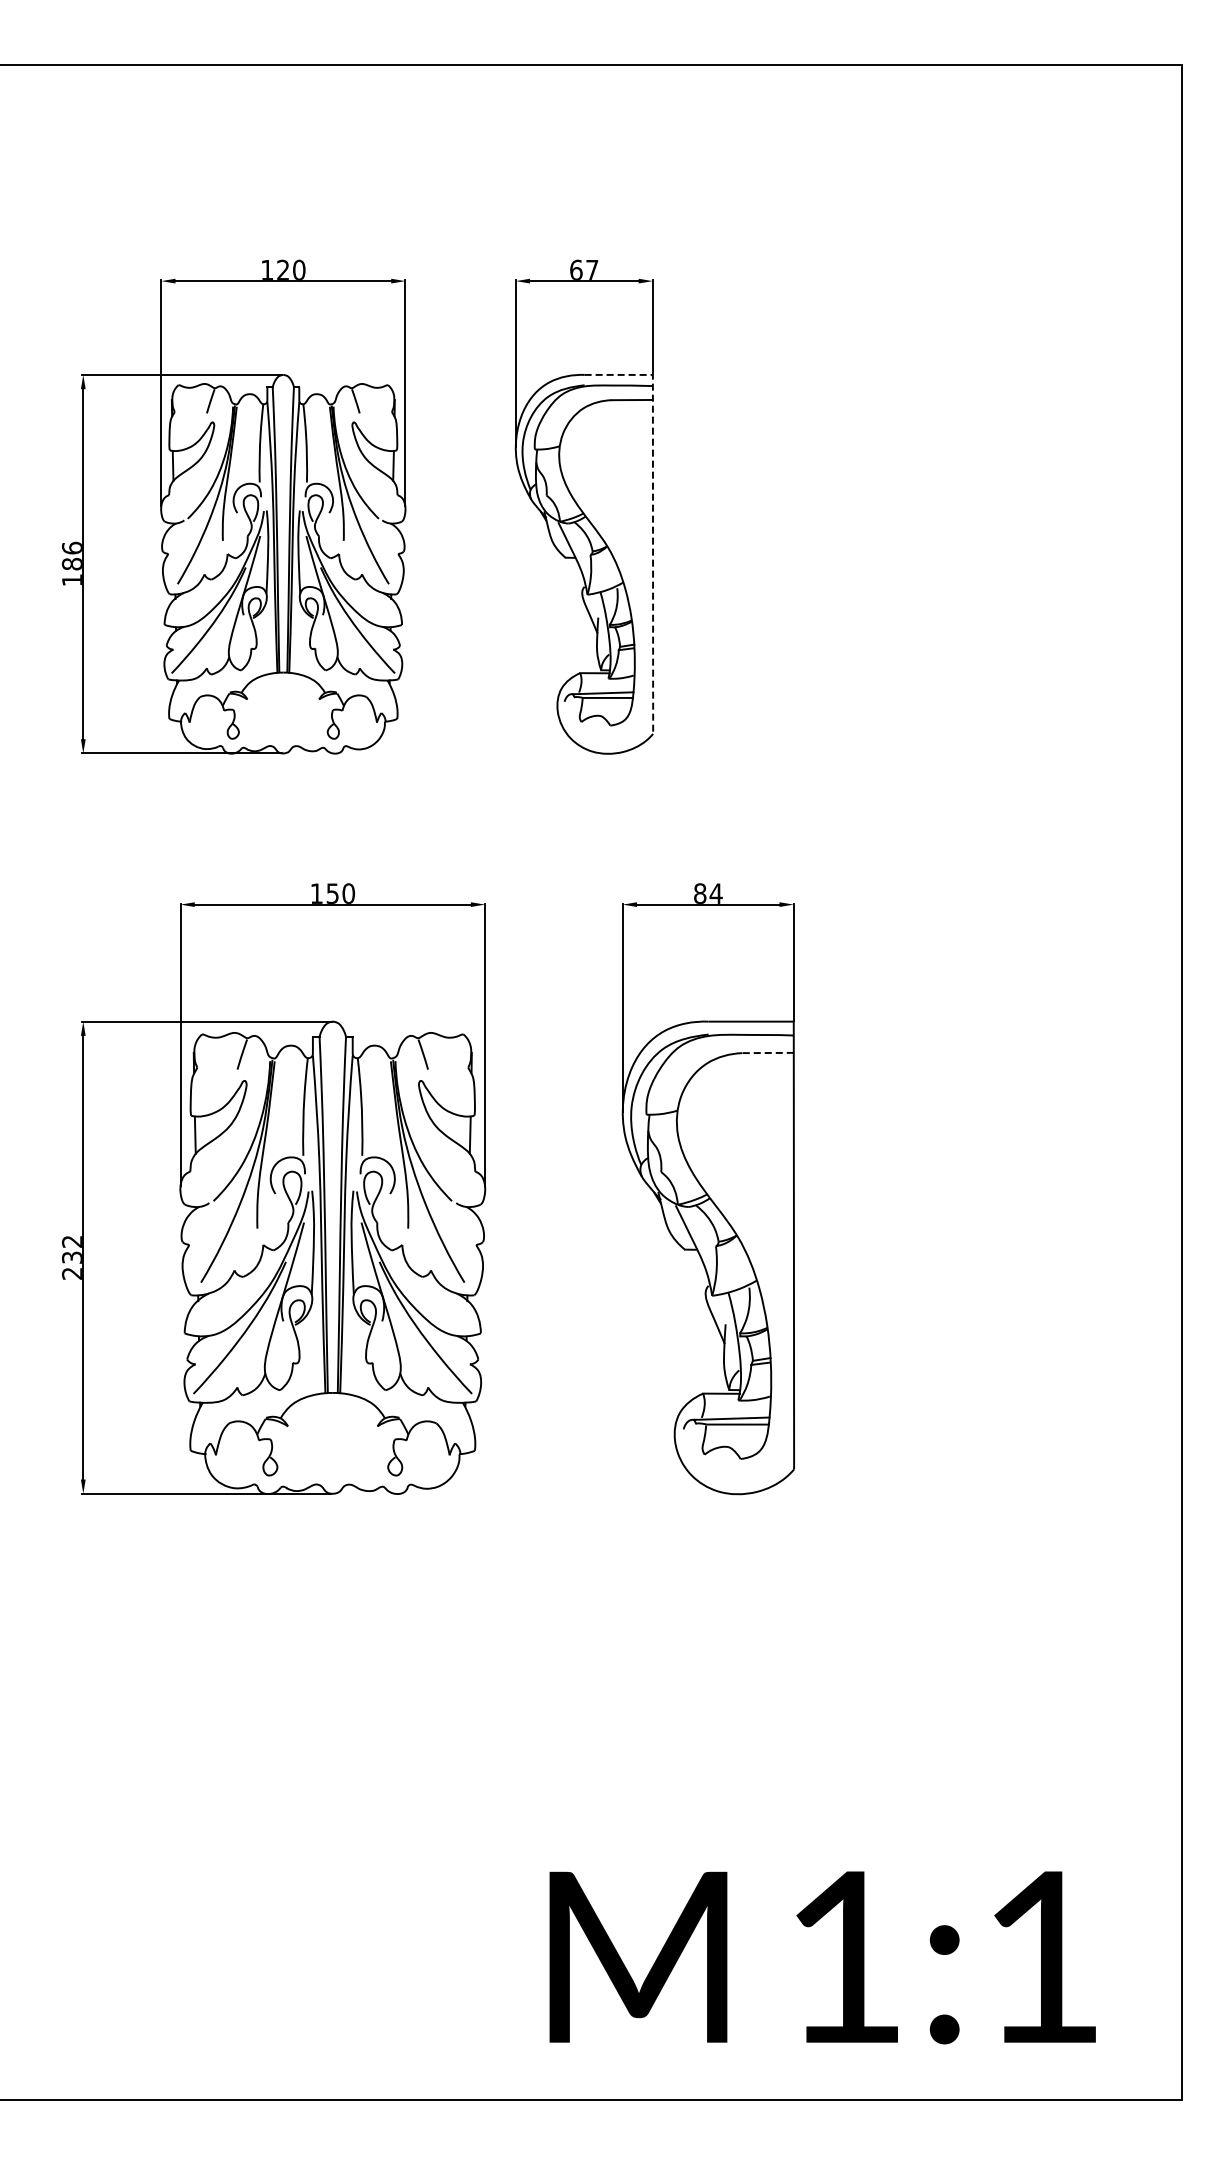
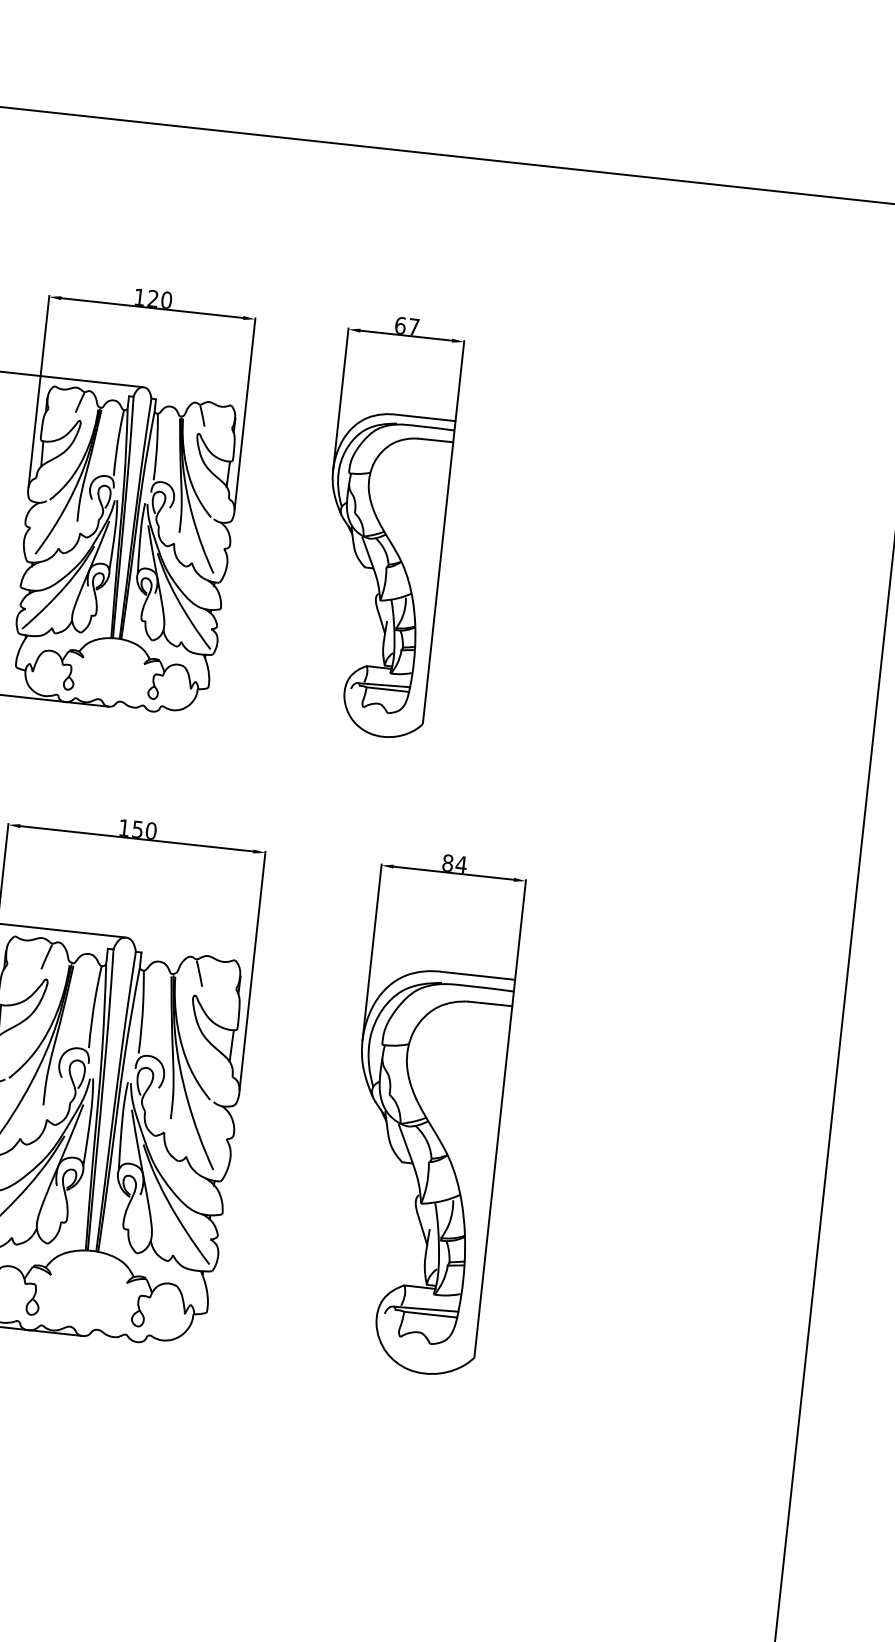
line: (653, 519) -> (442, 543), dashed -> solid
line: (768, 1053) -> (490, 1004), dashed -> solid

